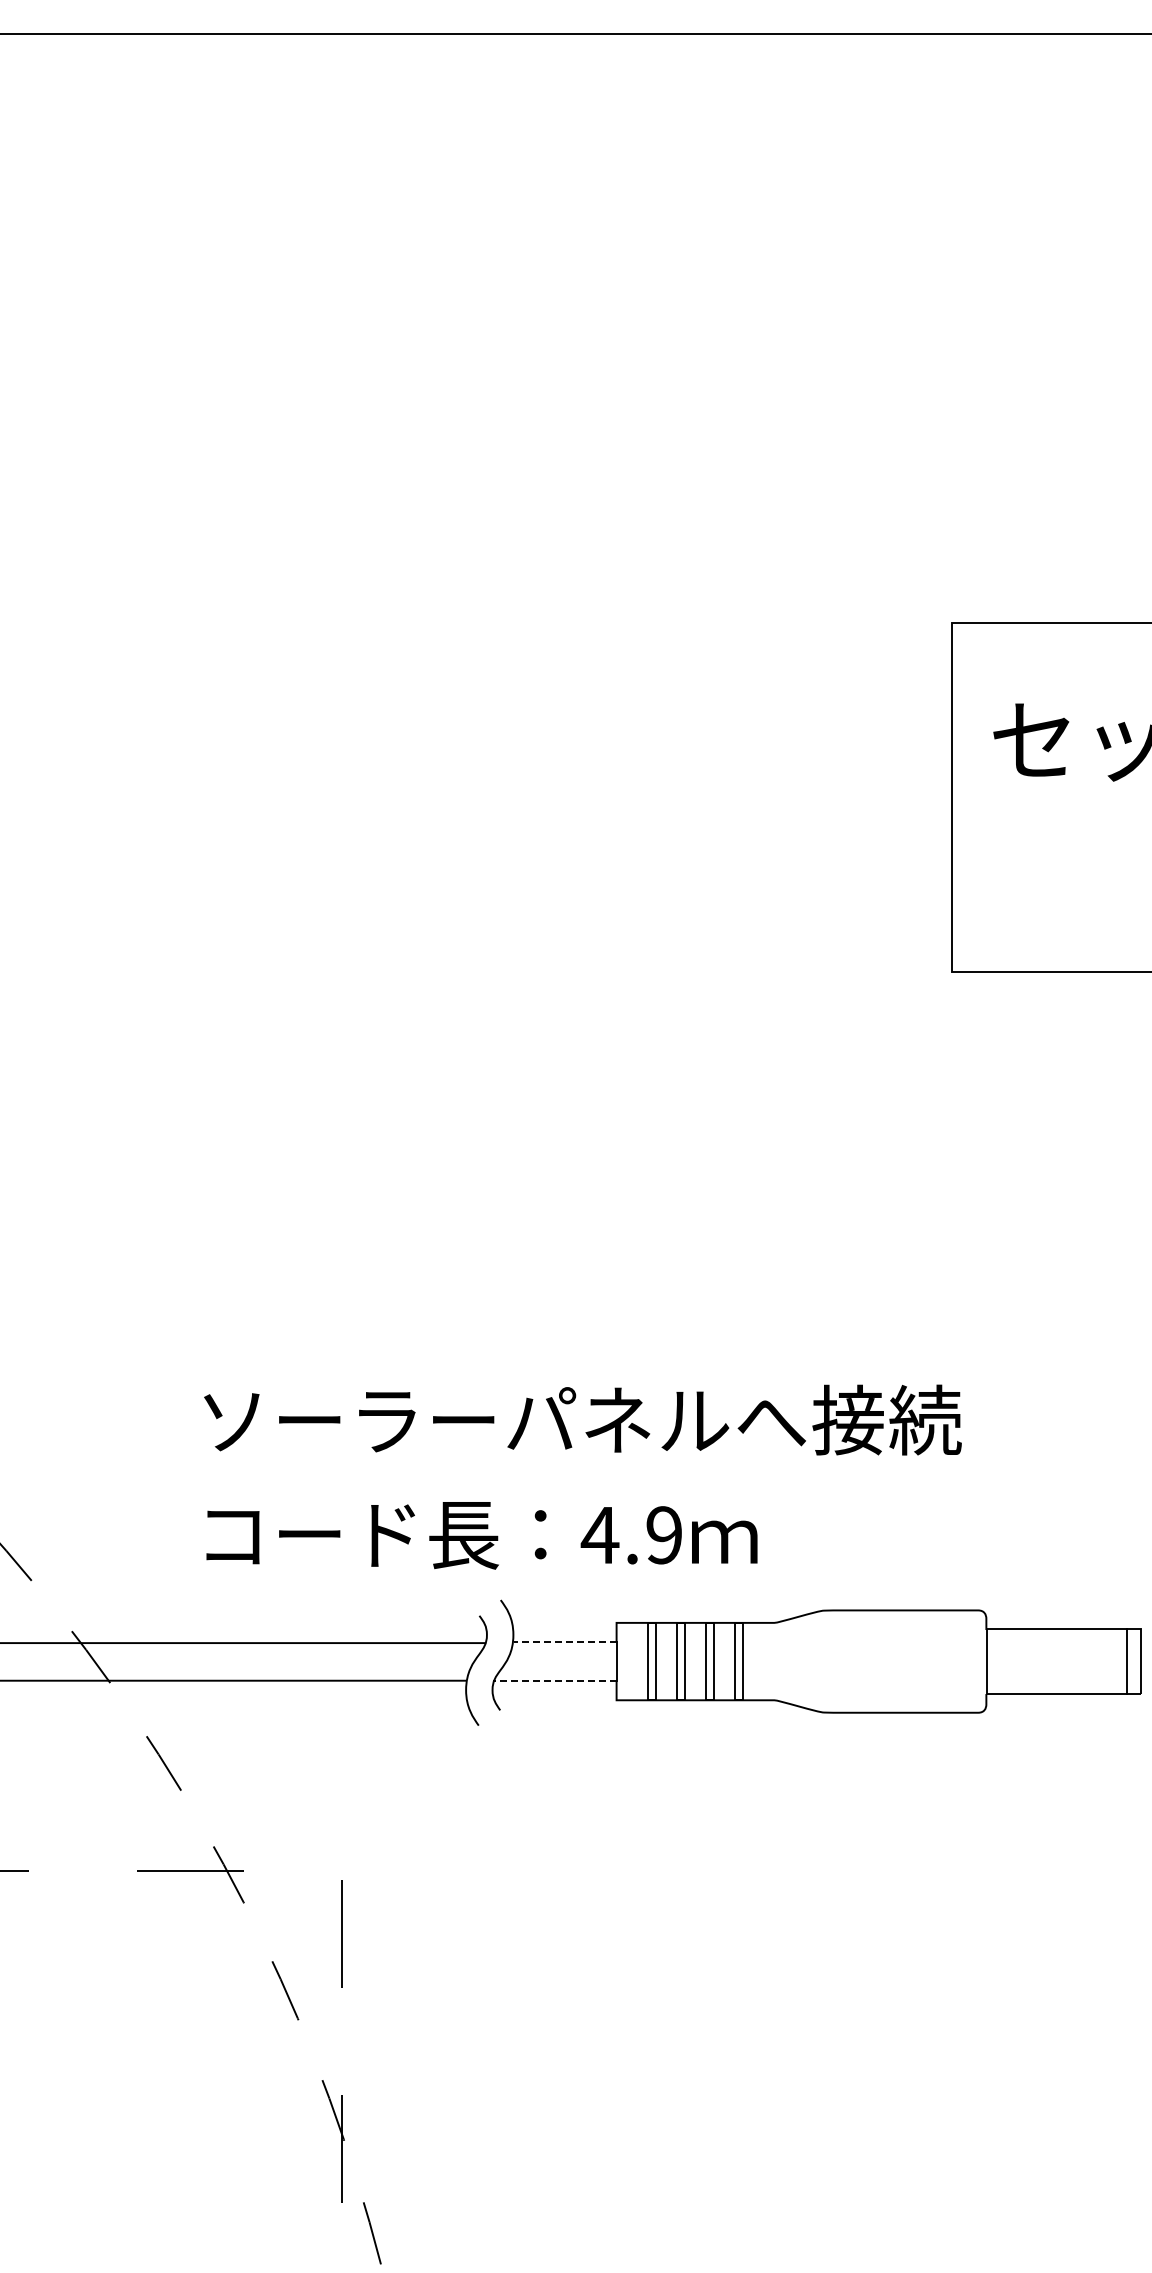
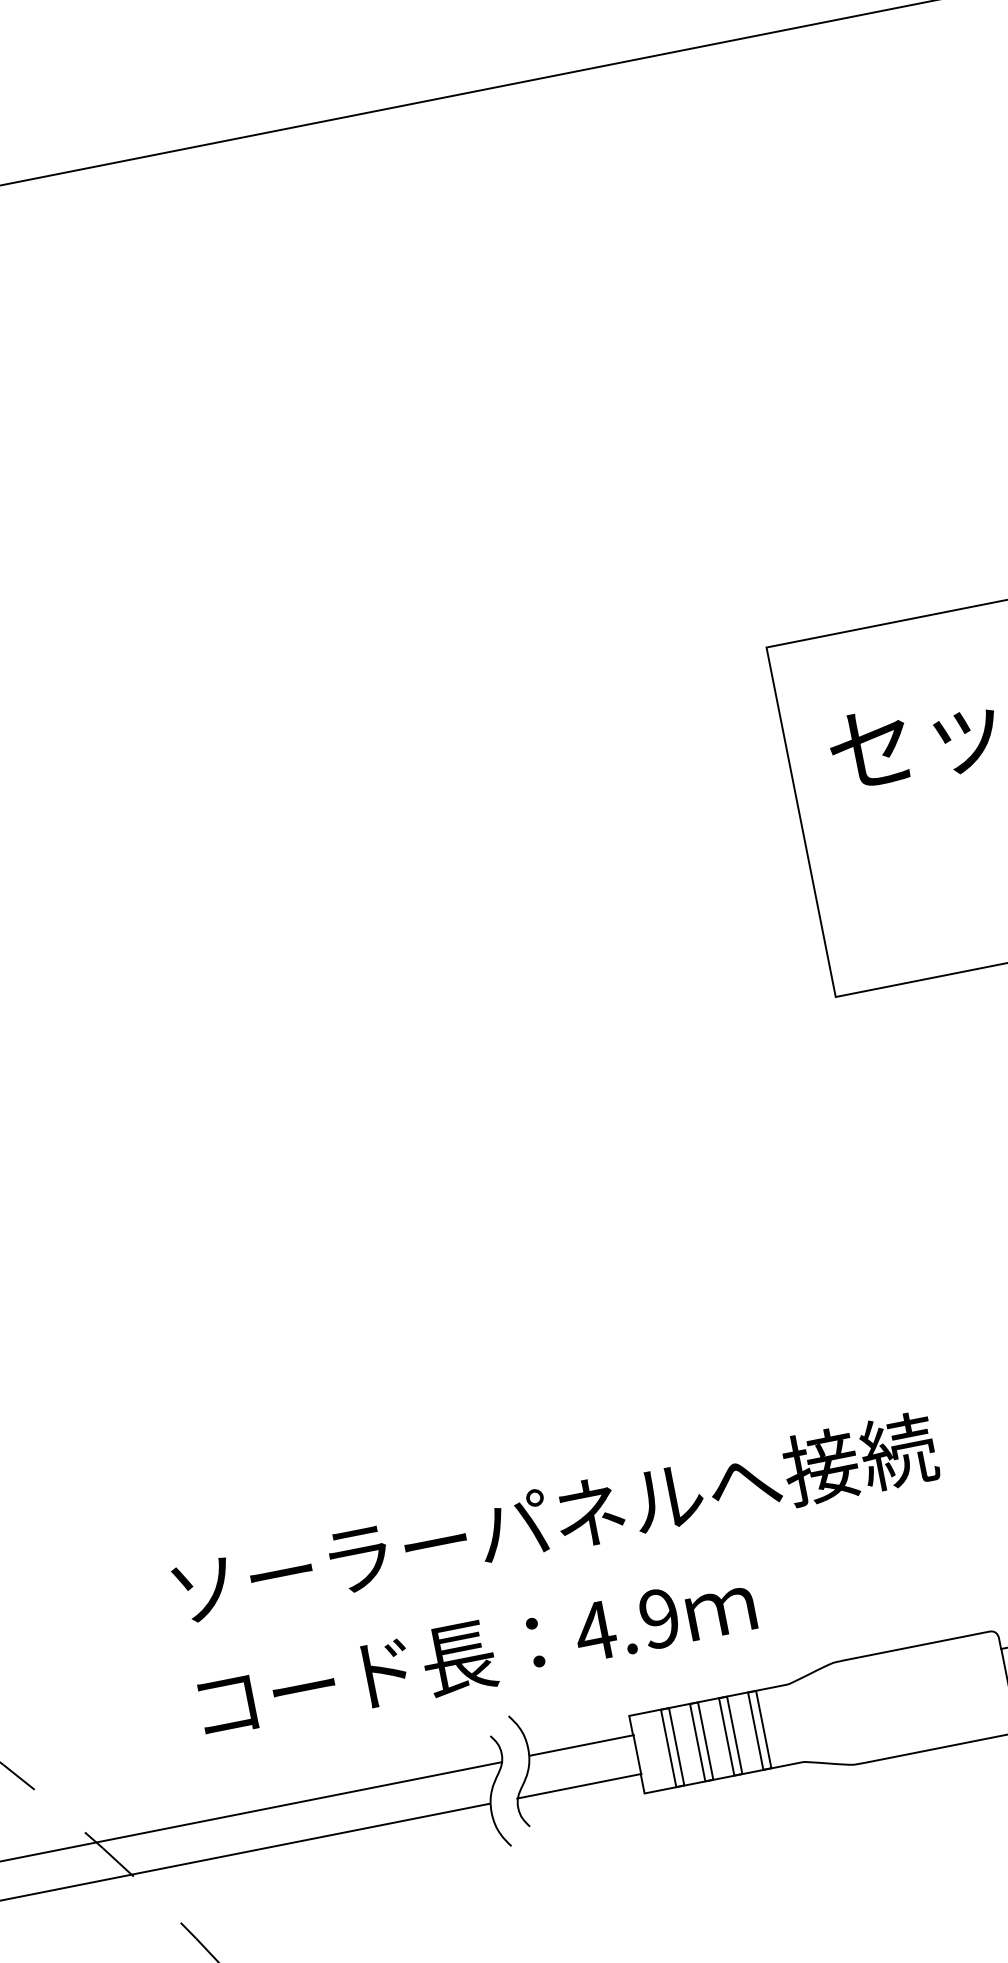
line: (565, 1642) -> (581, 1745), dashed -> solid
line: (555, 1680) -> (579, 1785), dashed -> solid

